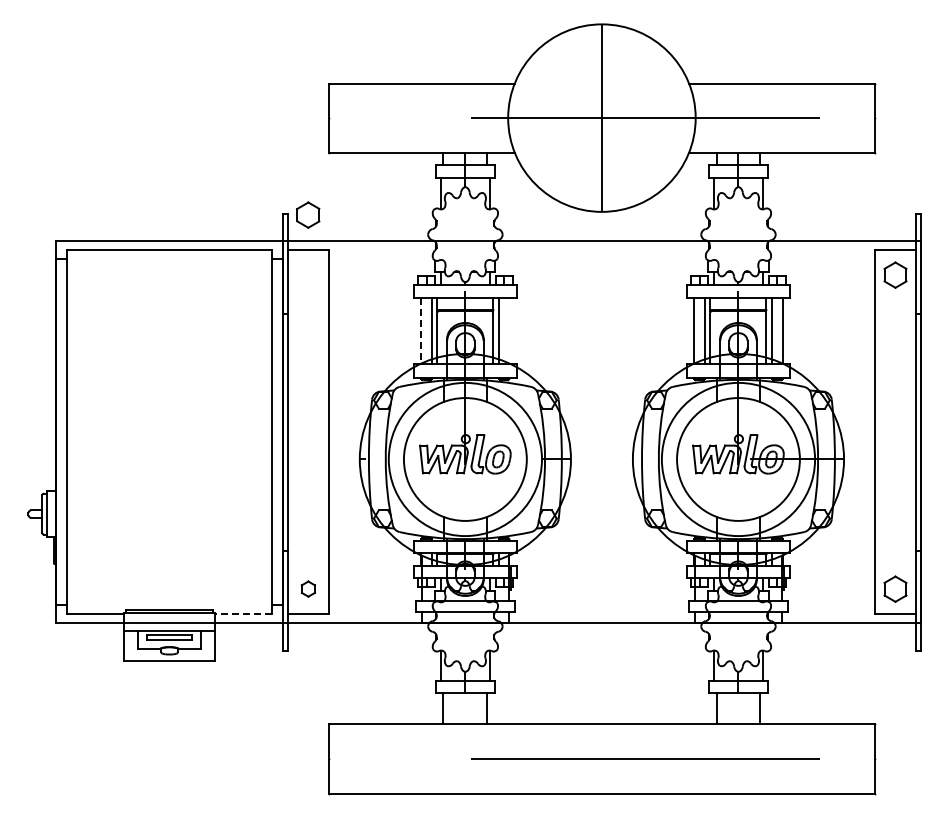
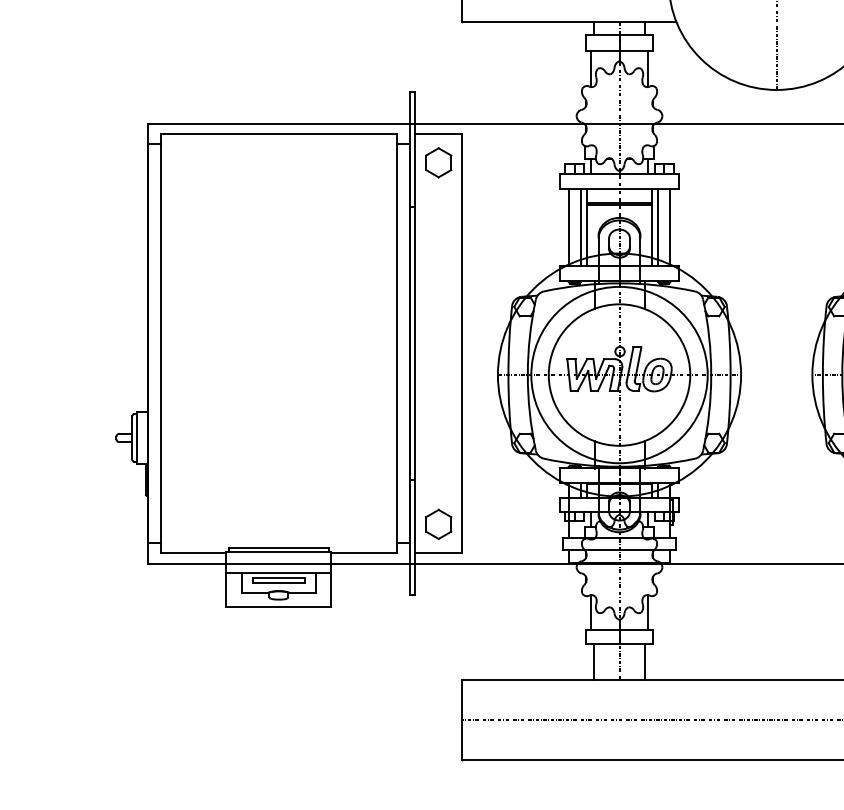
part: (308, 214) -> (438, 162), moved
line: (421, 331) -> (568, 227), dashed -> solid
line: (509, 331) -> (670, 227), added
part: (308, 588) -> (438, 523), size x1.67
line: (243, 614) -> (364, 553), dashed -> solid

